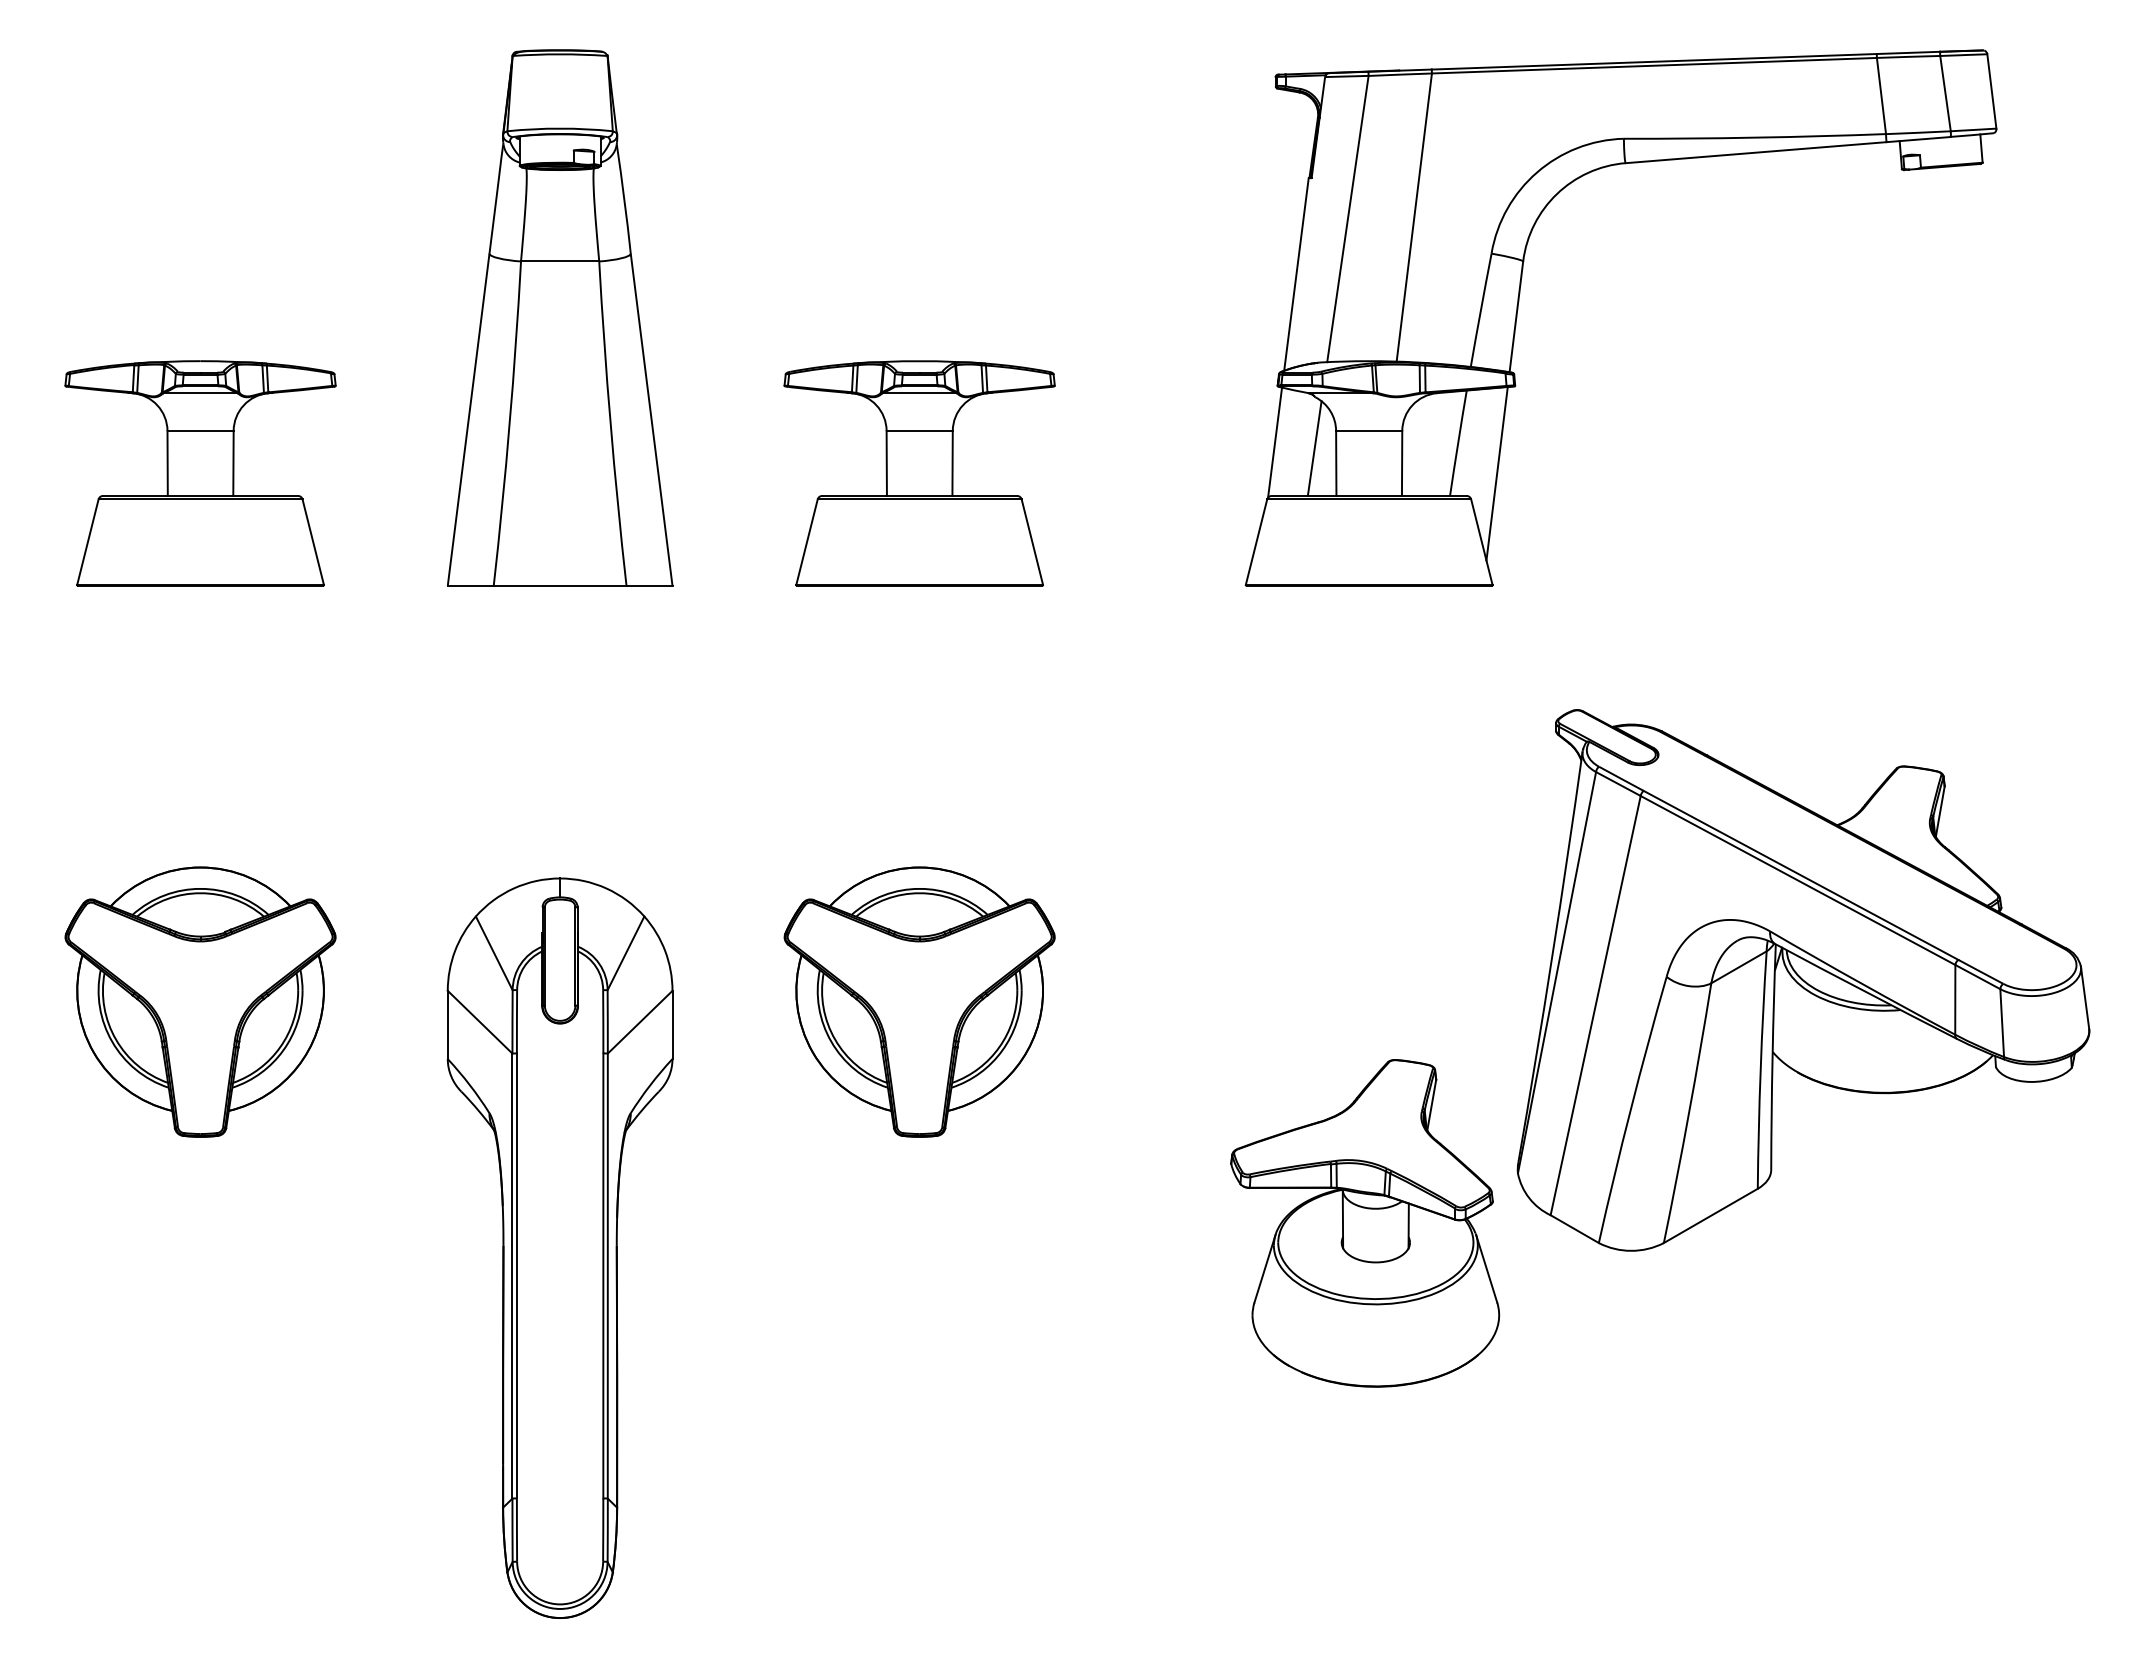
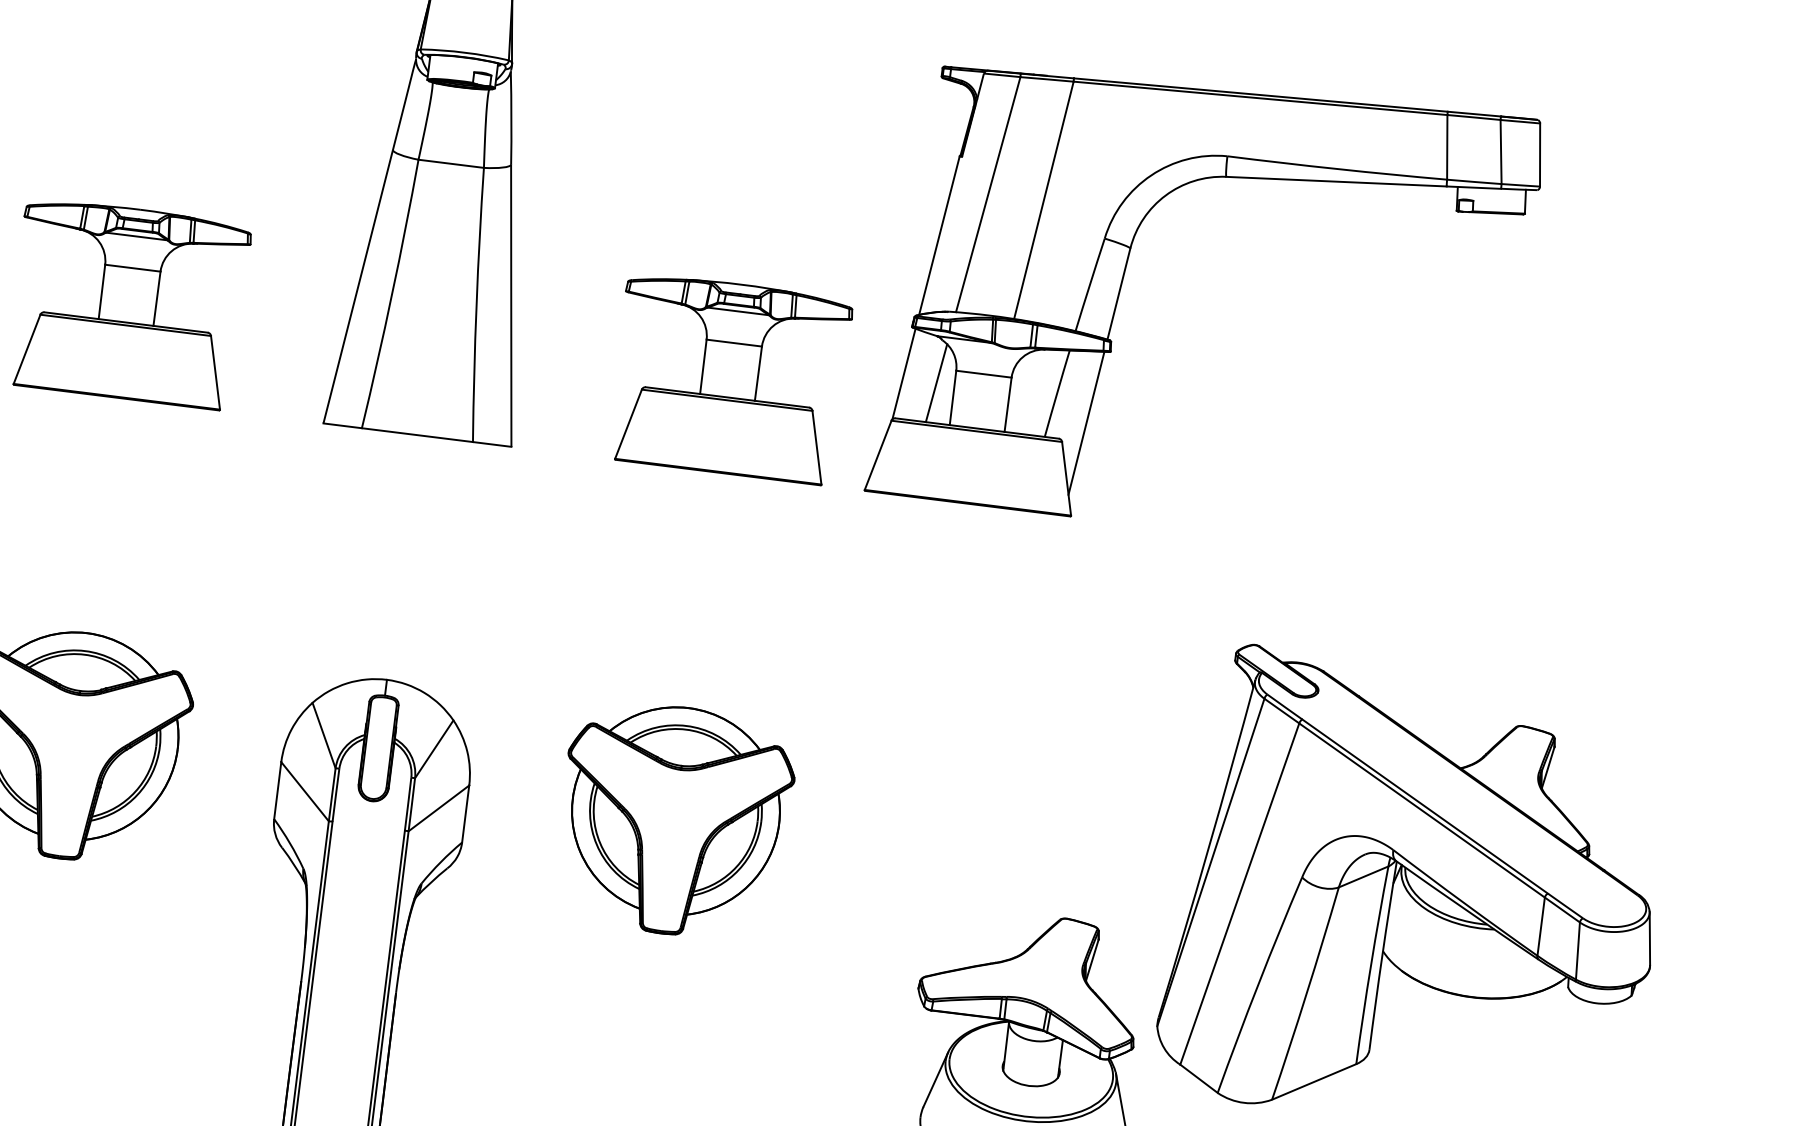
part: (1519, 302) -> (1123, 282), moved

